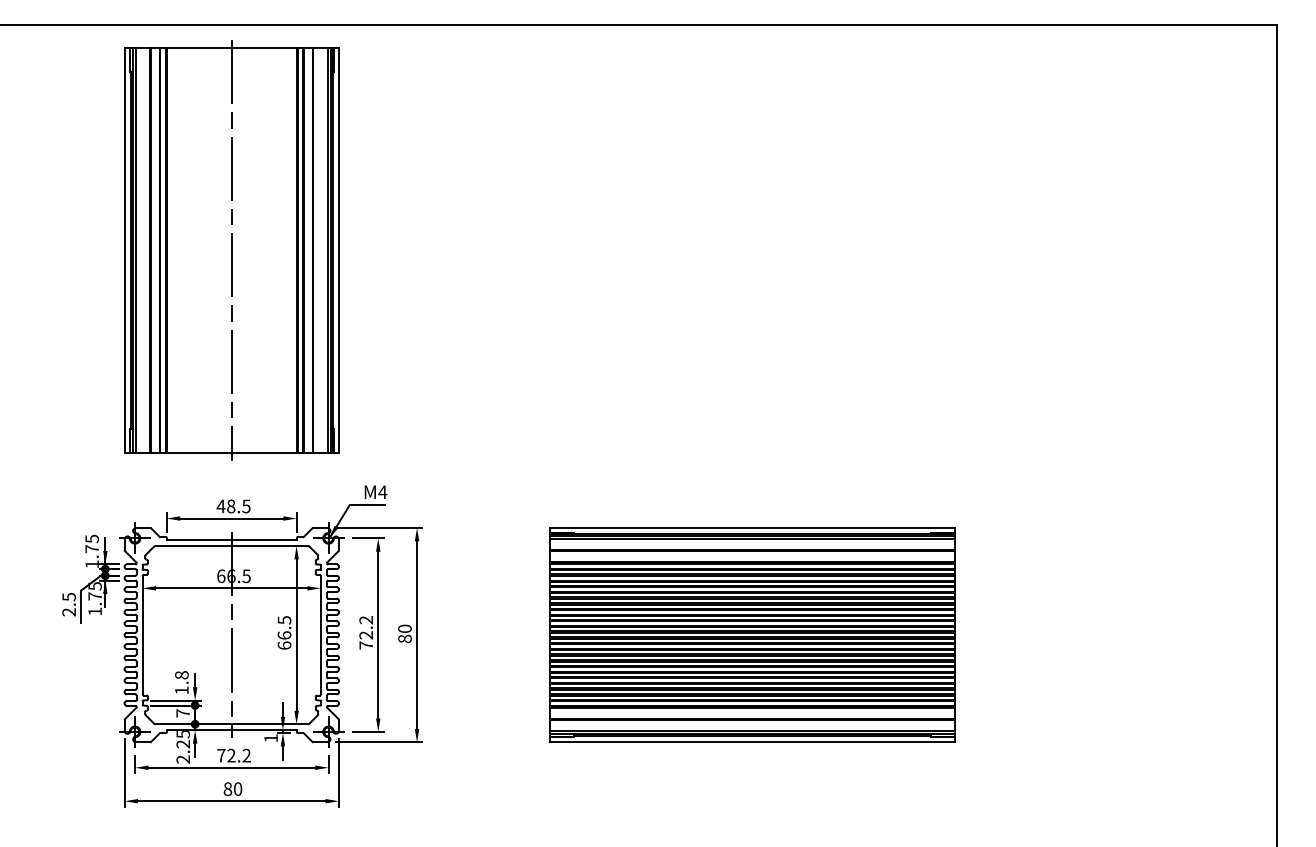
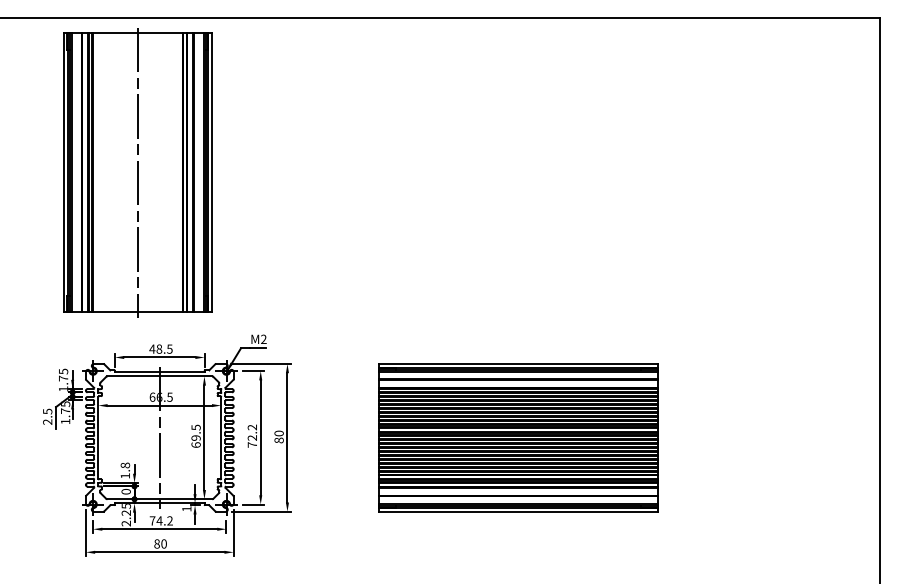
part: (231, 250) -> (137, 172), moved
text: (382, 490) -> (263, 338), M4 -> M2
text: (283, 634) -> (195, 437), 66.5 -> 69.5
text: (182, 712) -> (125, 491), 7 -> 0
text: (231, 755) -> (159, 520), 72.2 -> 74.2

